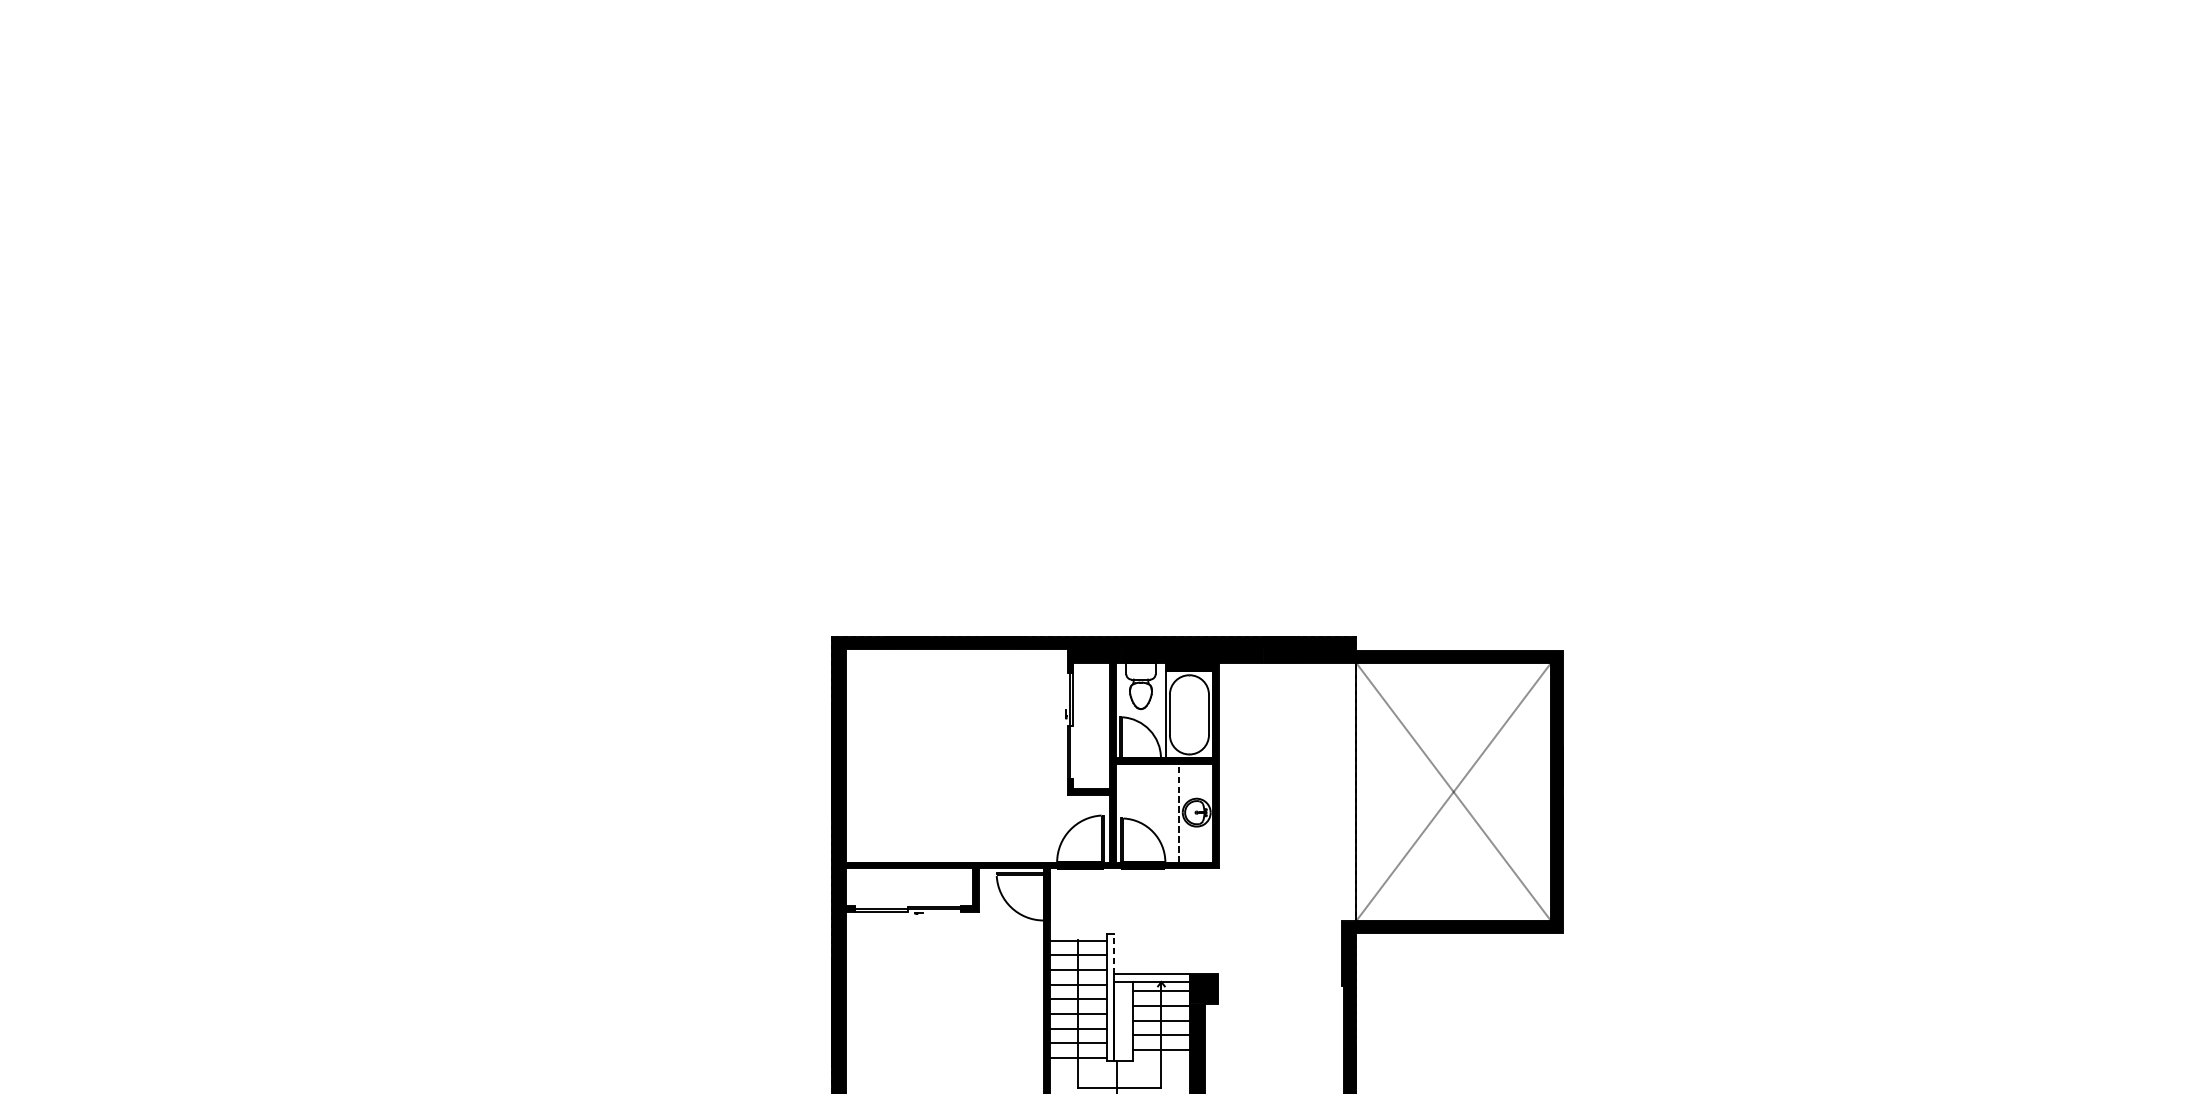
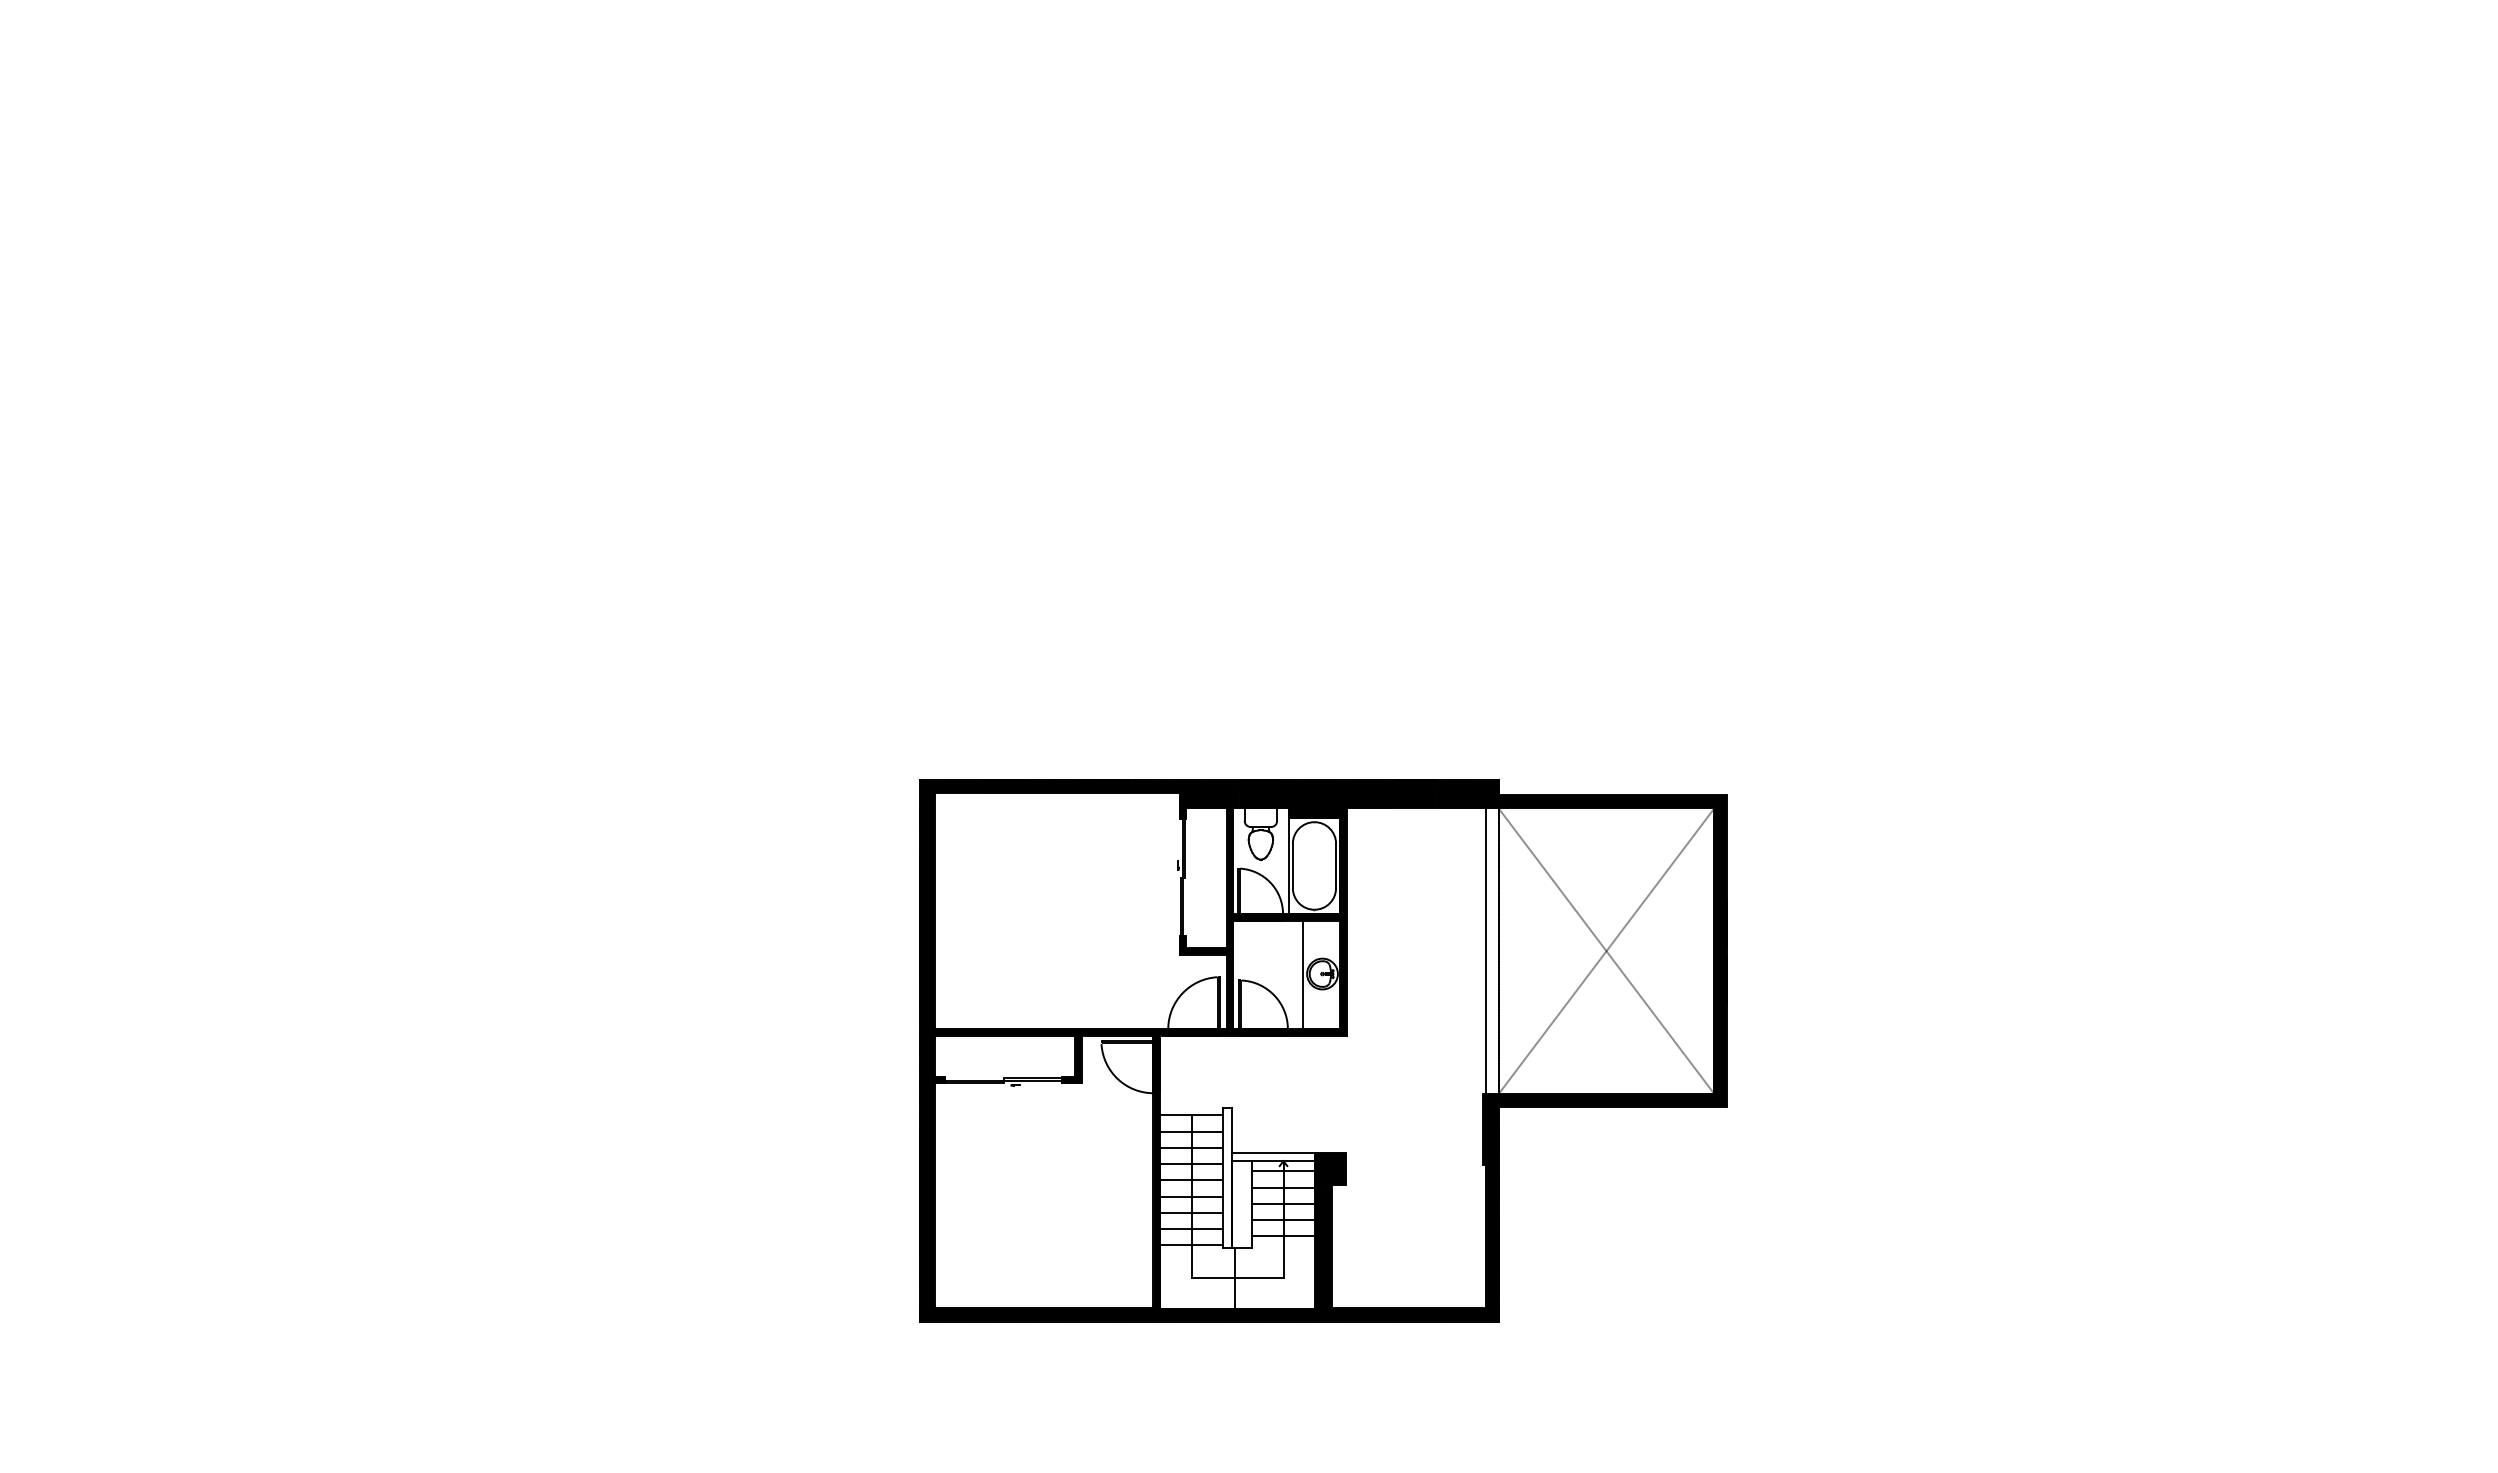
line: (1344, 792) -> (1485, 951), added
line: (1178, 813) -> (1302, 974), dashed -> solid
line: (1114, 953) -> (1231, 1129), dashed -> solid

